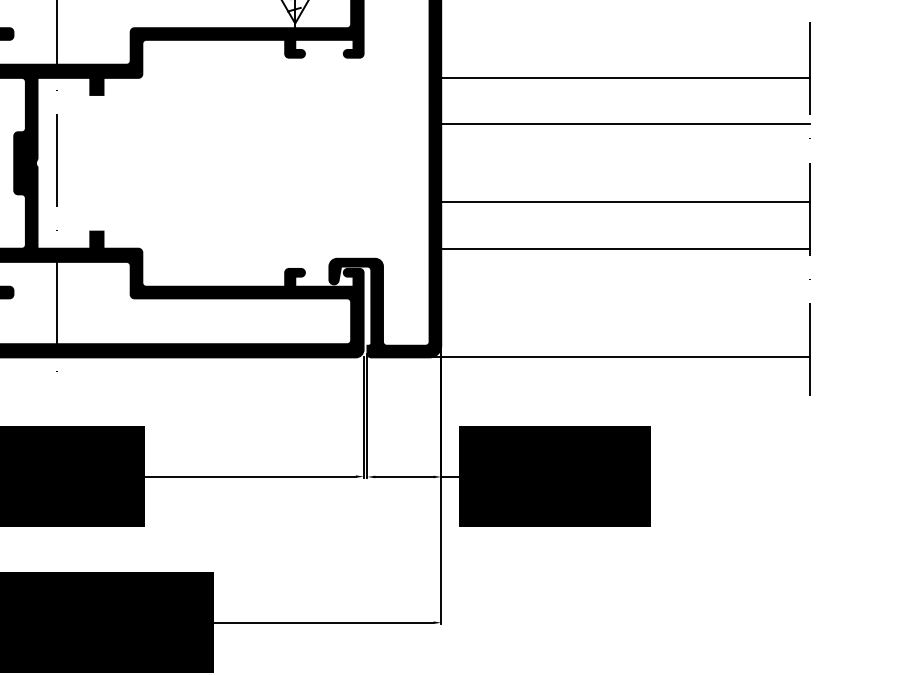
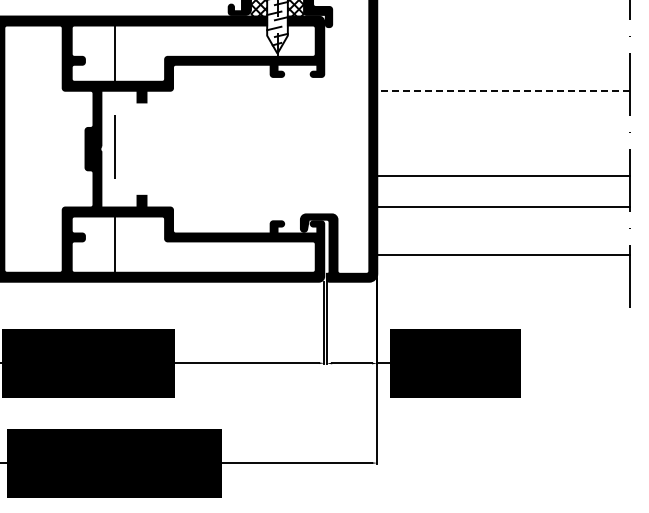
line: (624, 77) -> (502, 90), solid -> dashed
line: (625, 124) -> (503, 122), removed
line: (620, 357) -> (499, 254), moved

